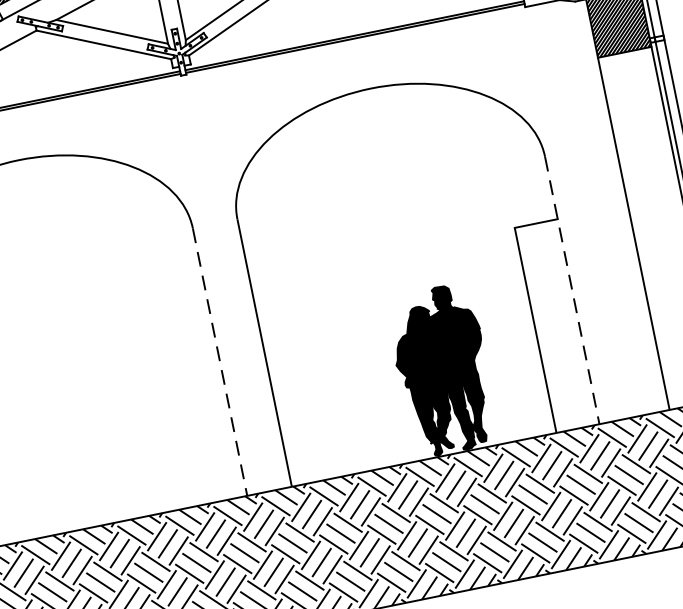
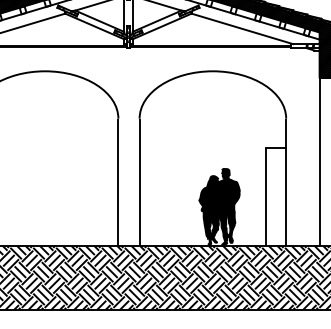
line: (572, 290) -> (286, 182), dashed -> solid
line: (220, 362) -> (118, 182), dashed -> solid

